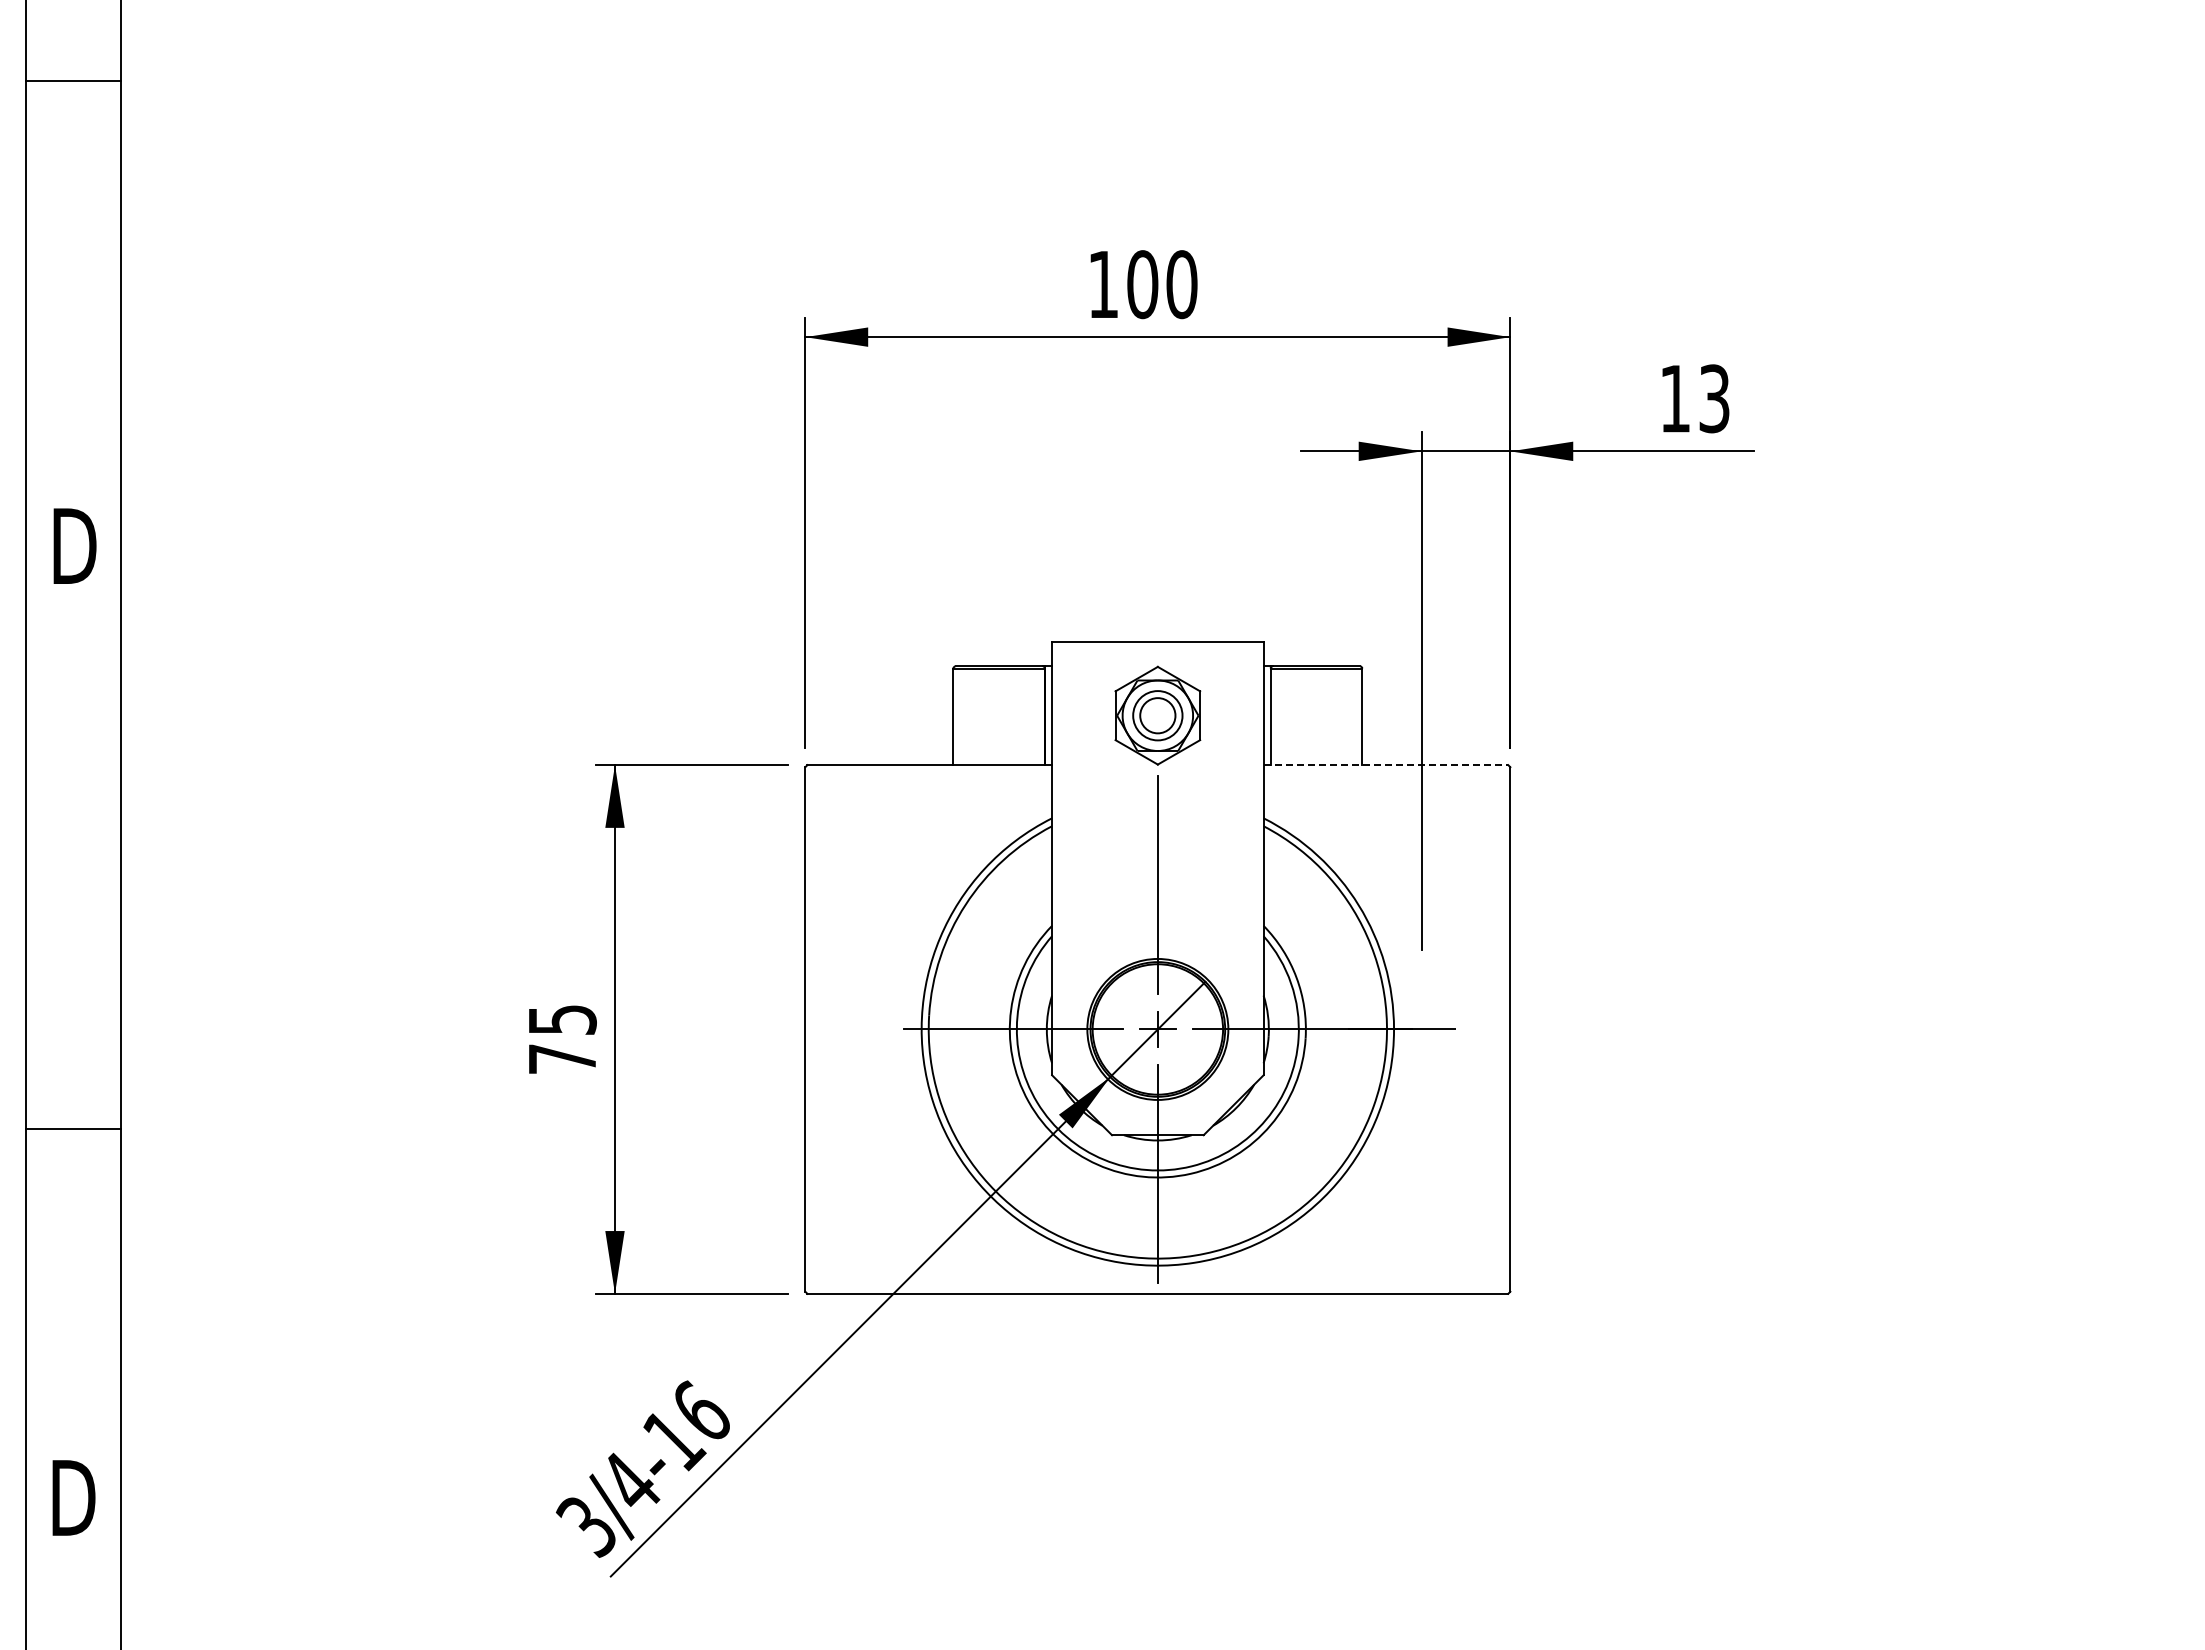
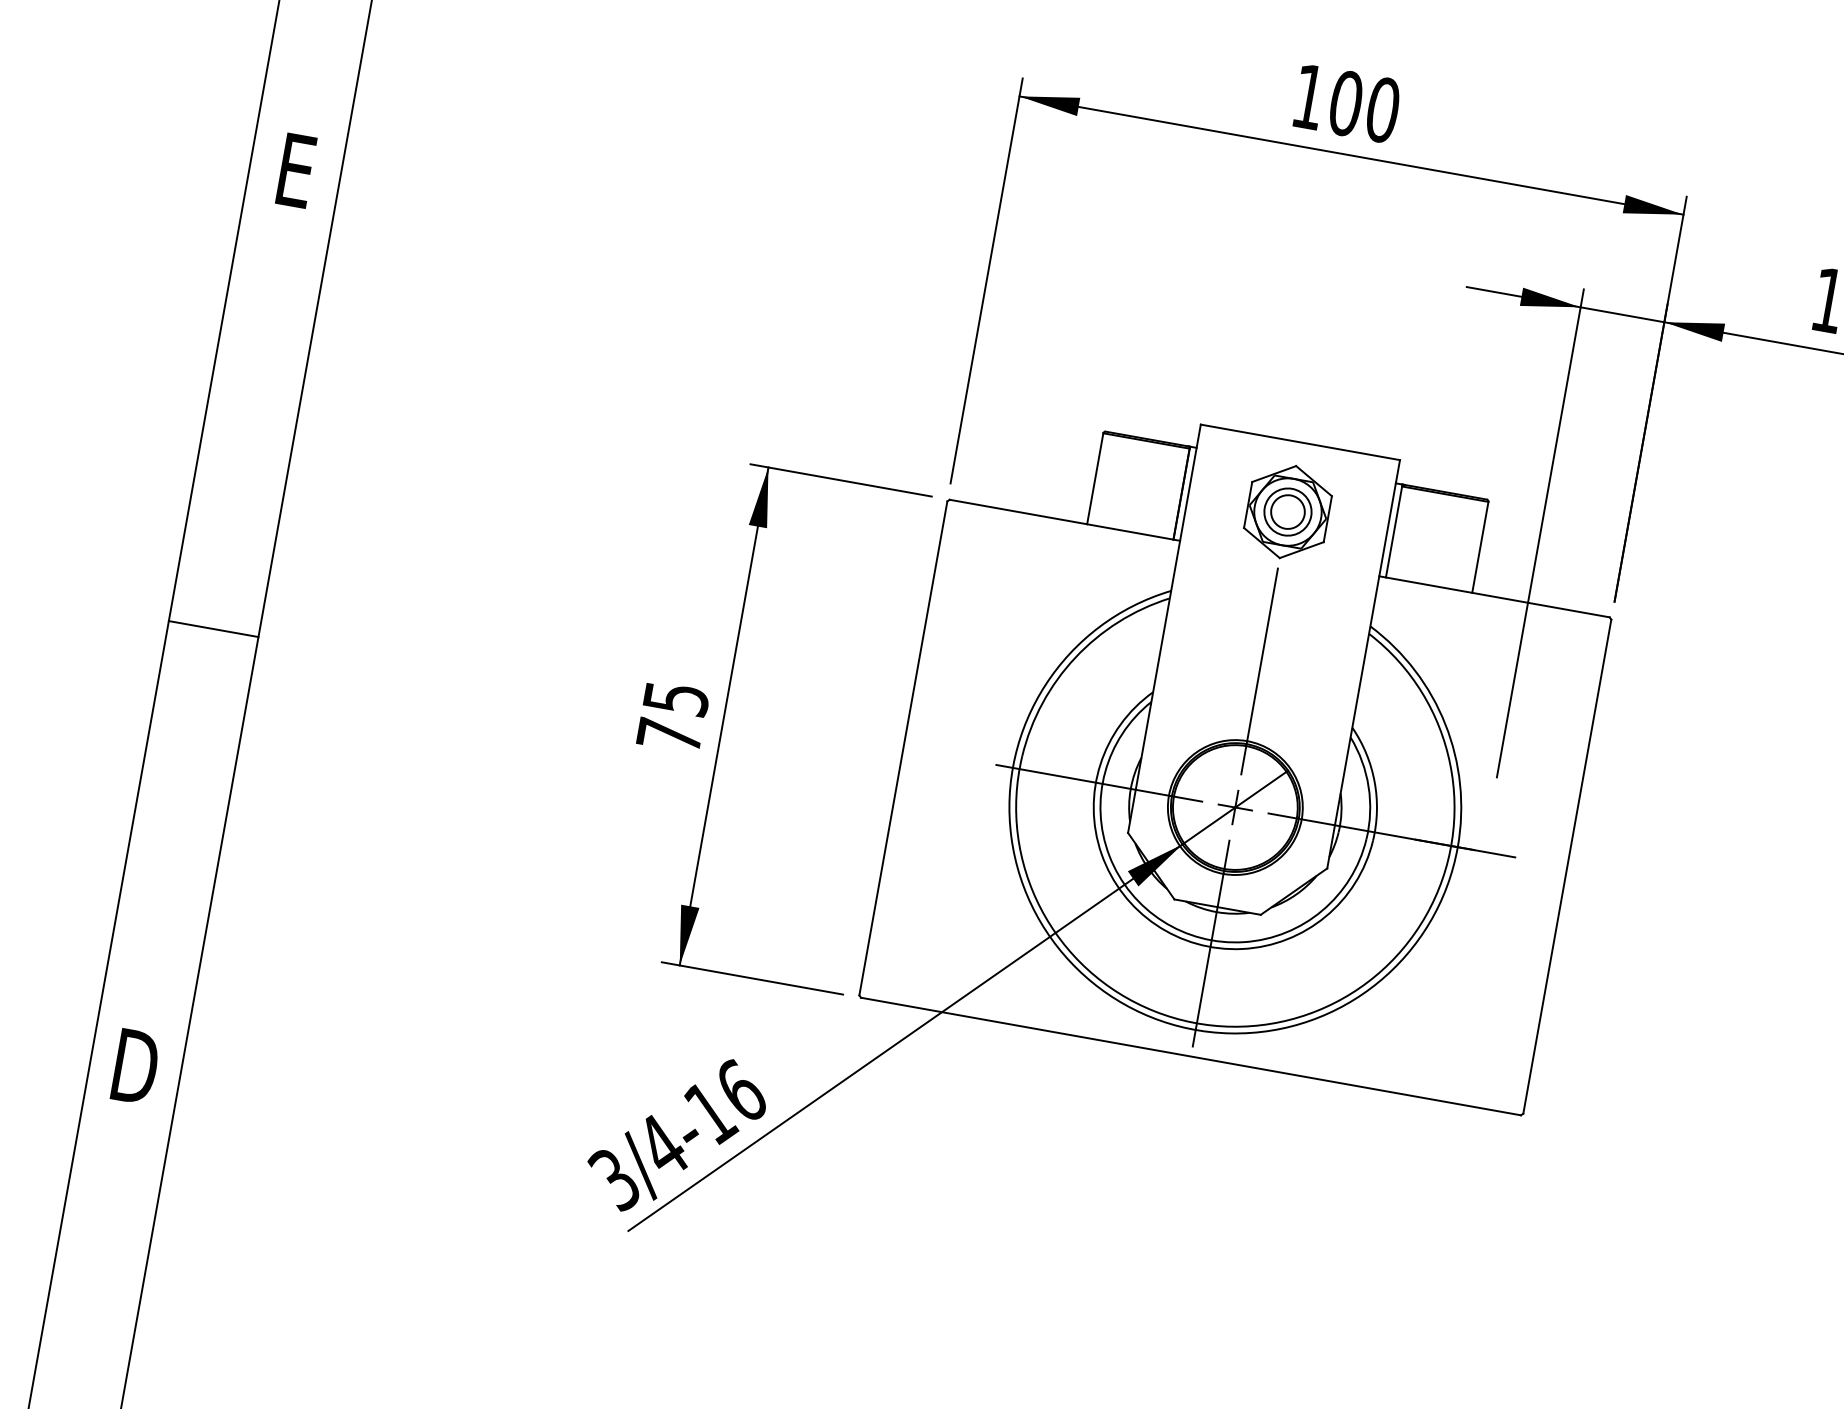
text: (74, 545) -> (296, 170), D -> E
line: (1386, 765) -> (1494, 597), dashed -> solid
line: (73, 1129) -> (213, 629), moved

